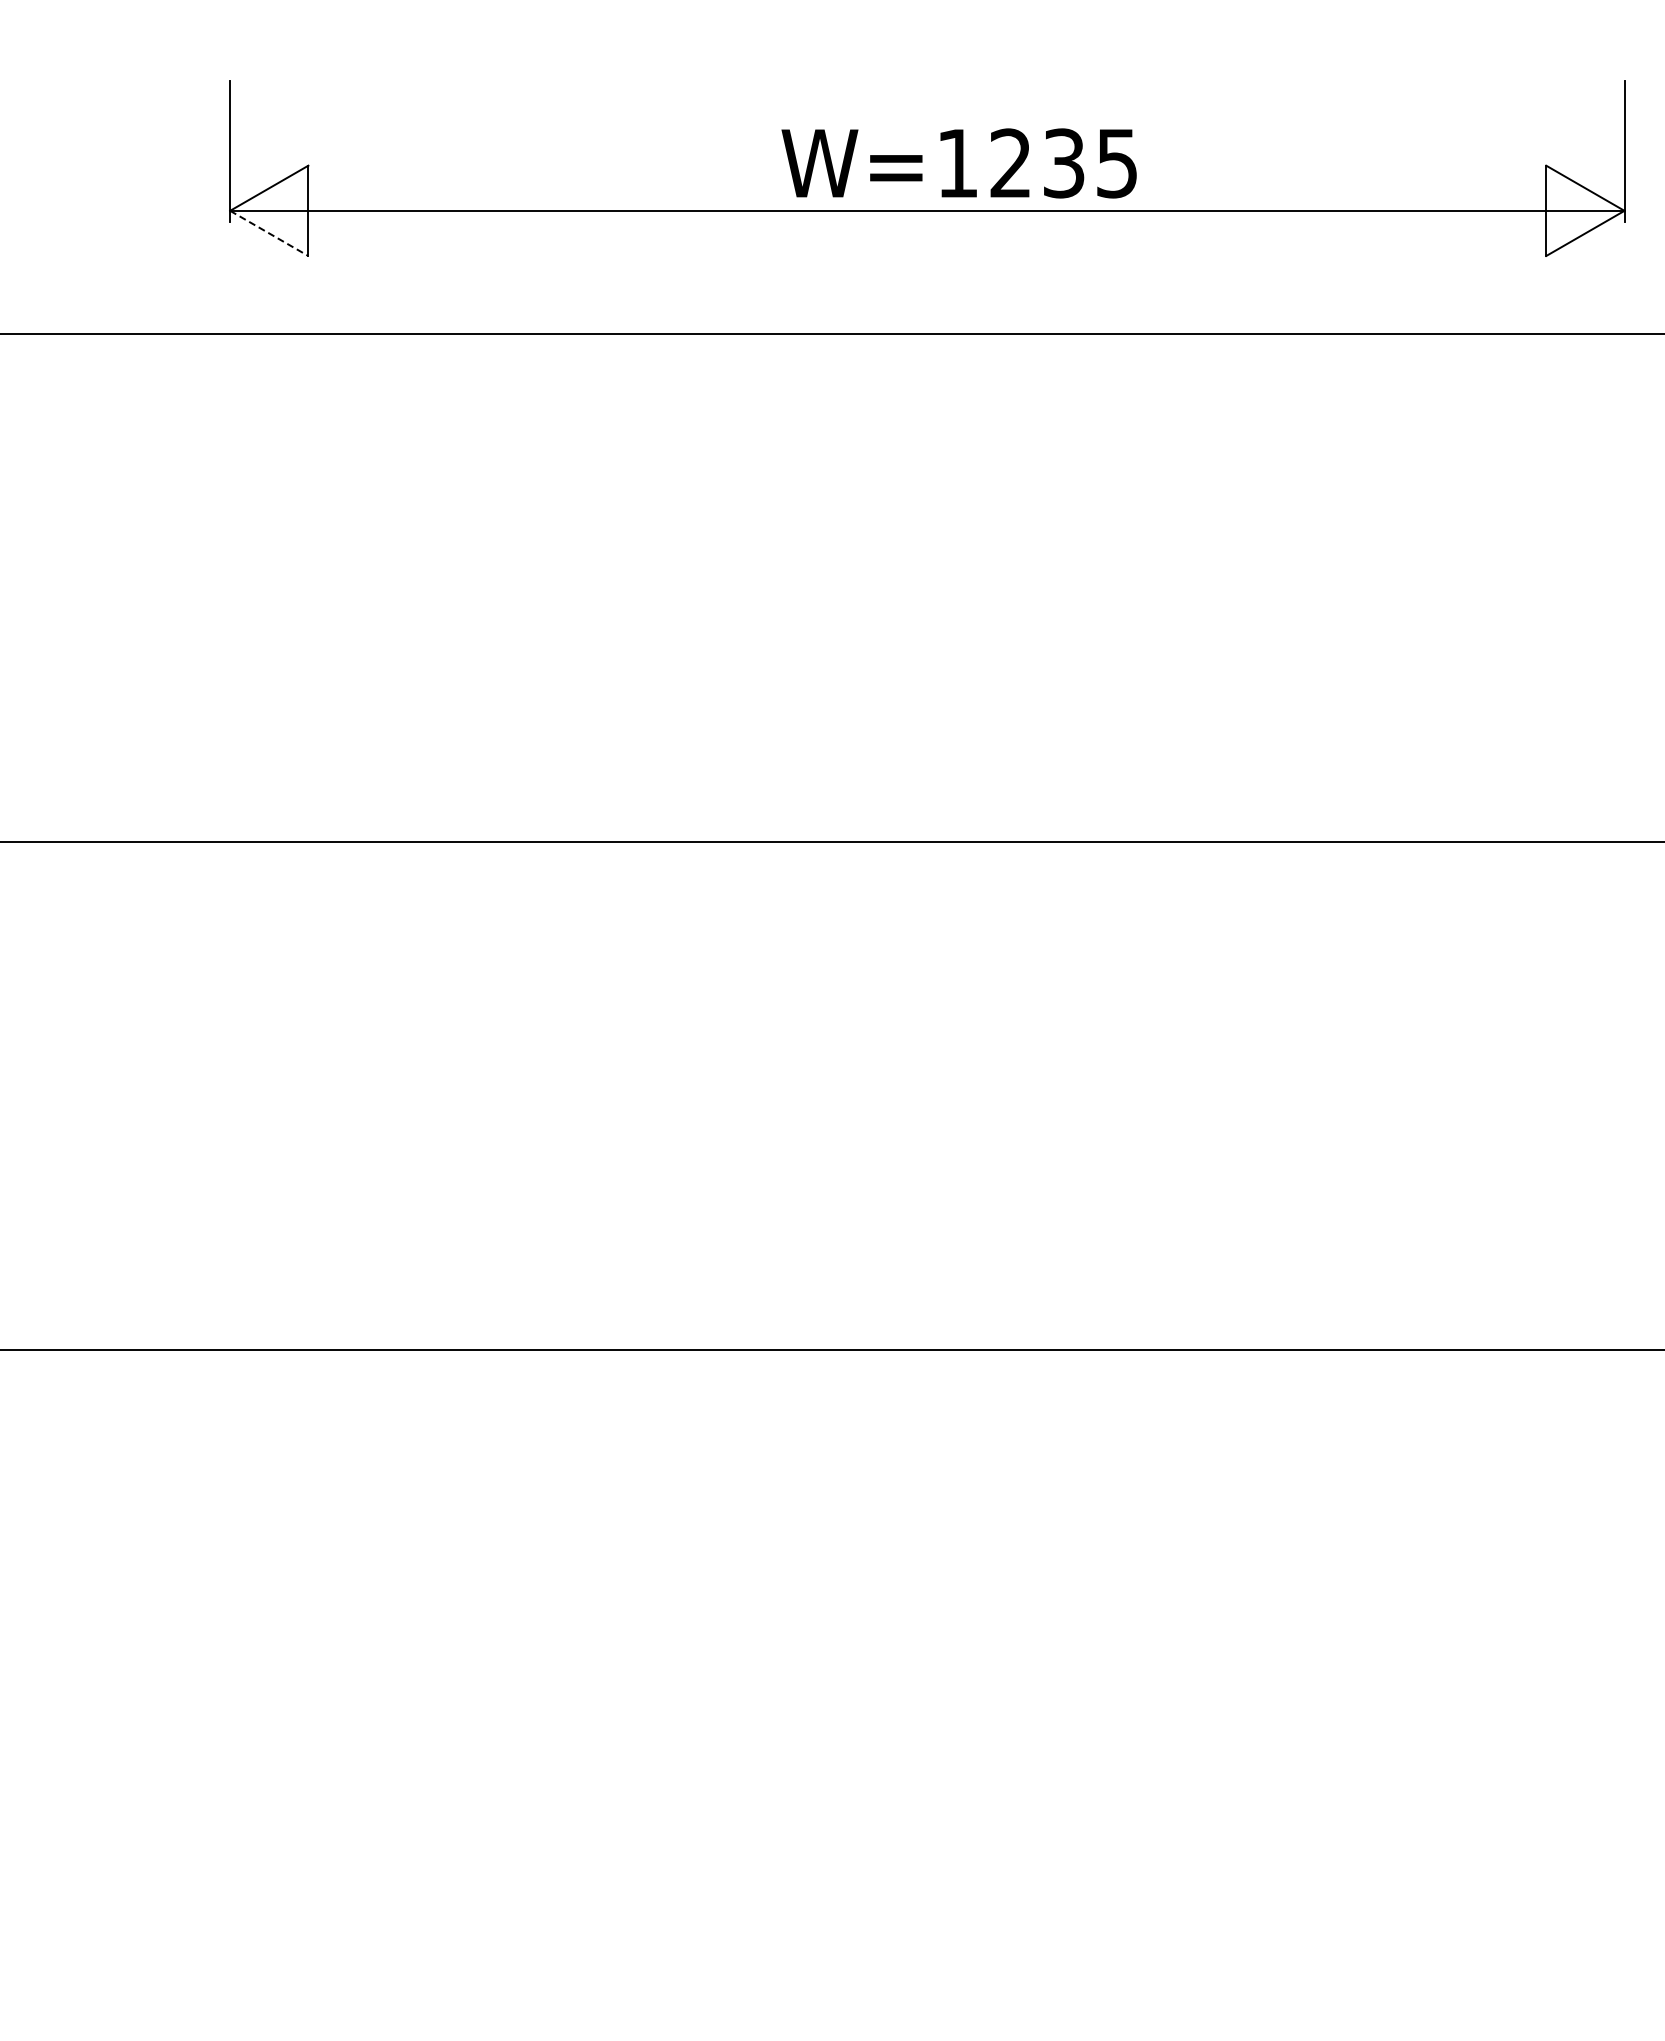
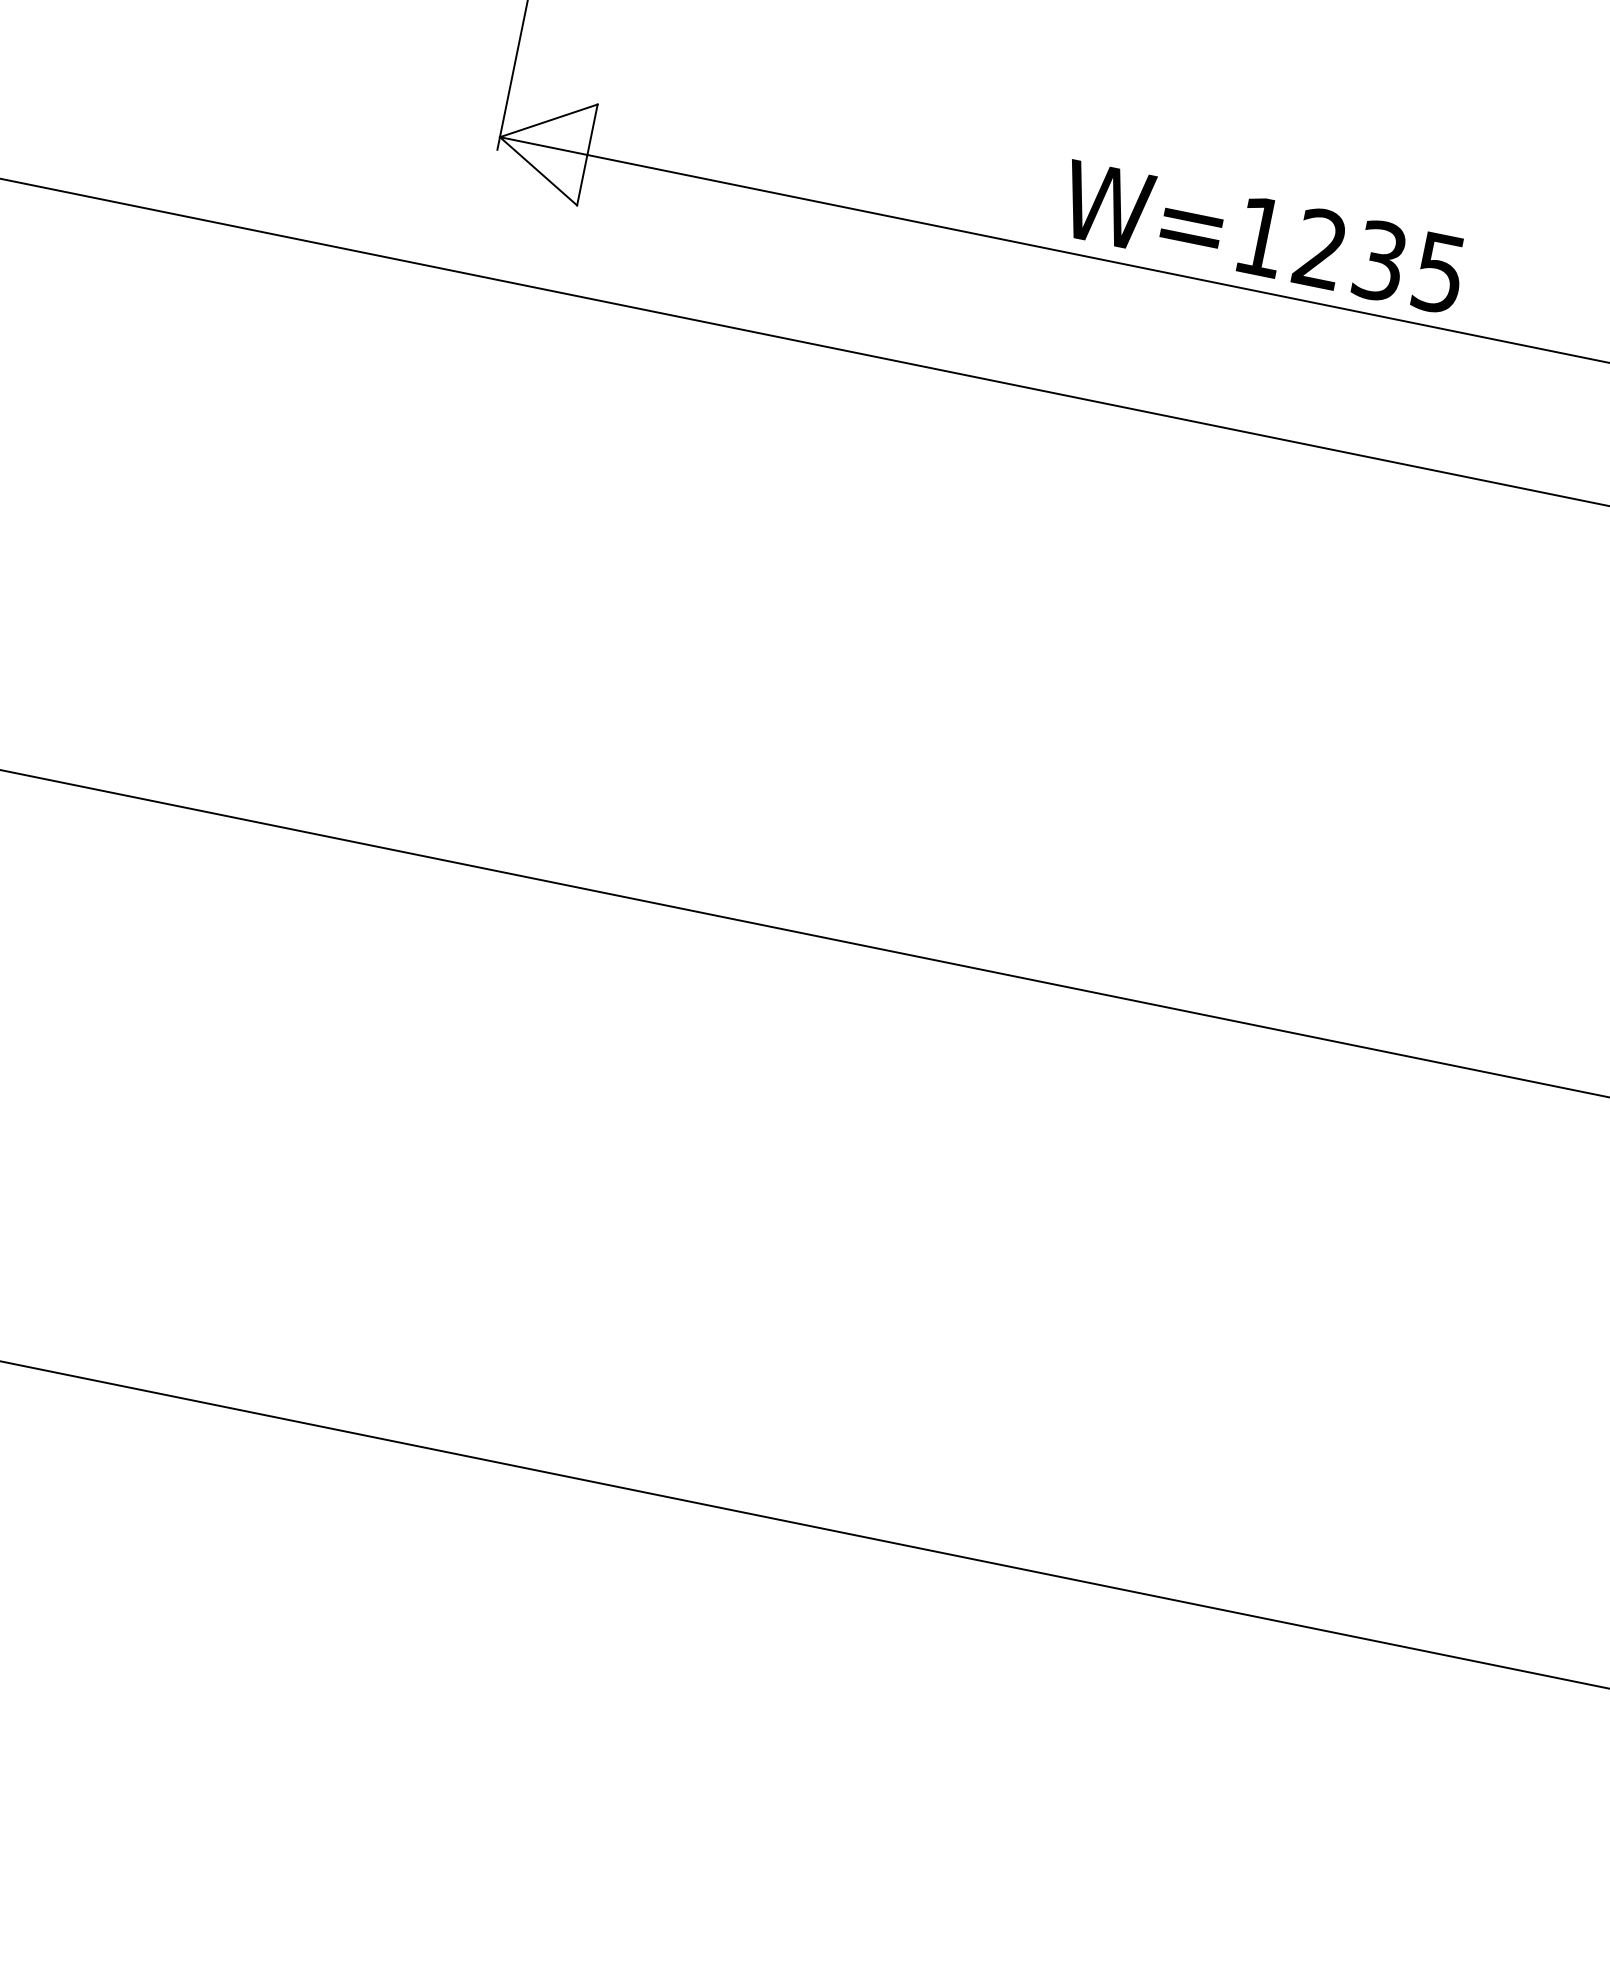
text: (958, 163) -> (1262, 237), moved
line: (269, 233) -> (538, 171), dashed -> solid

